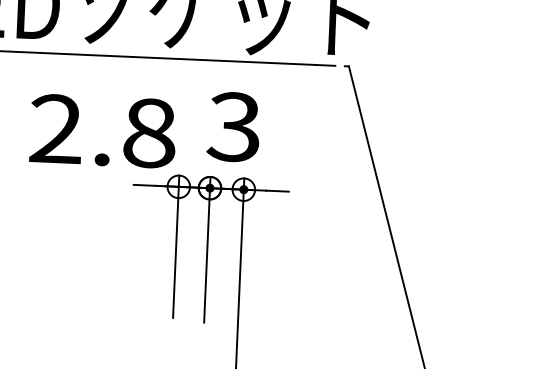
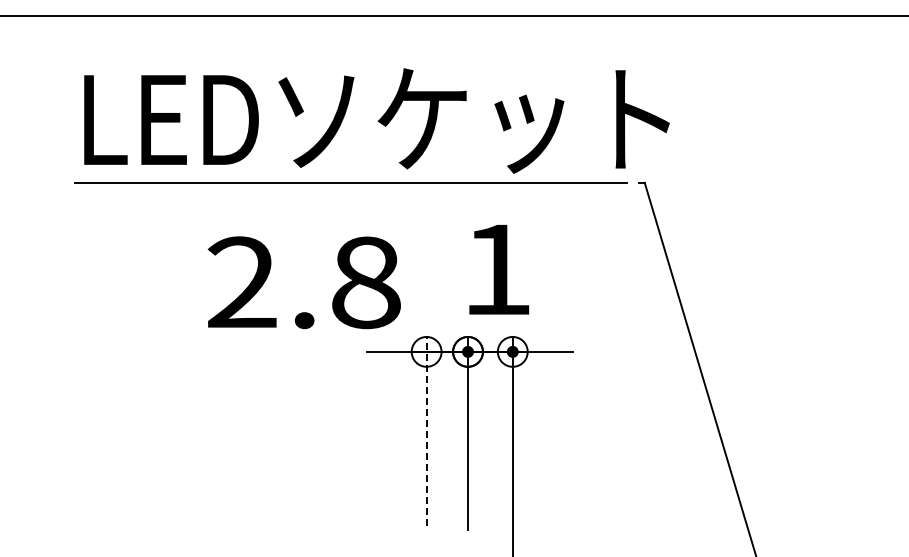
text: (233, 126) -> (495, 269), 3 -> 1
text: (102, 131) -> (303, 282), moved
line: (176, 246) -> (426, 430), solid -> dashed

